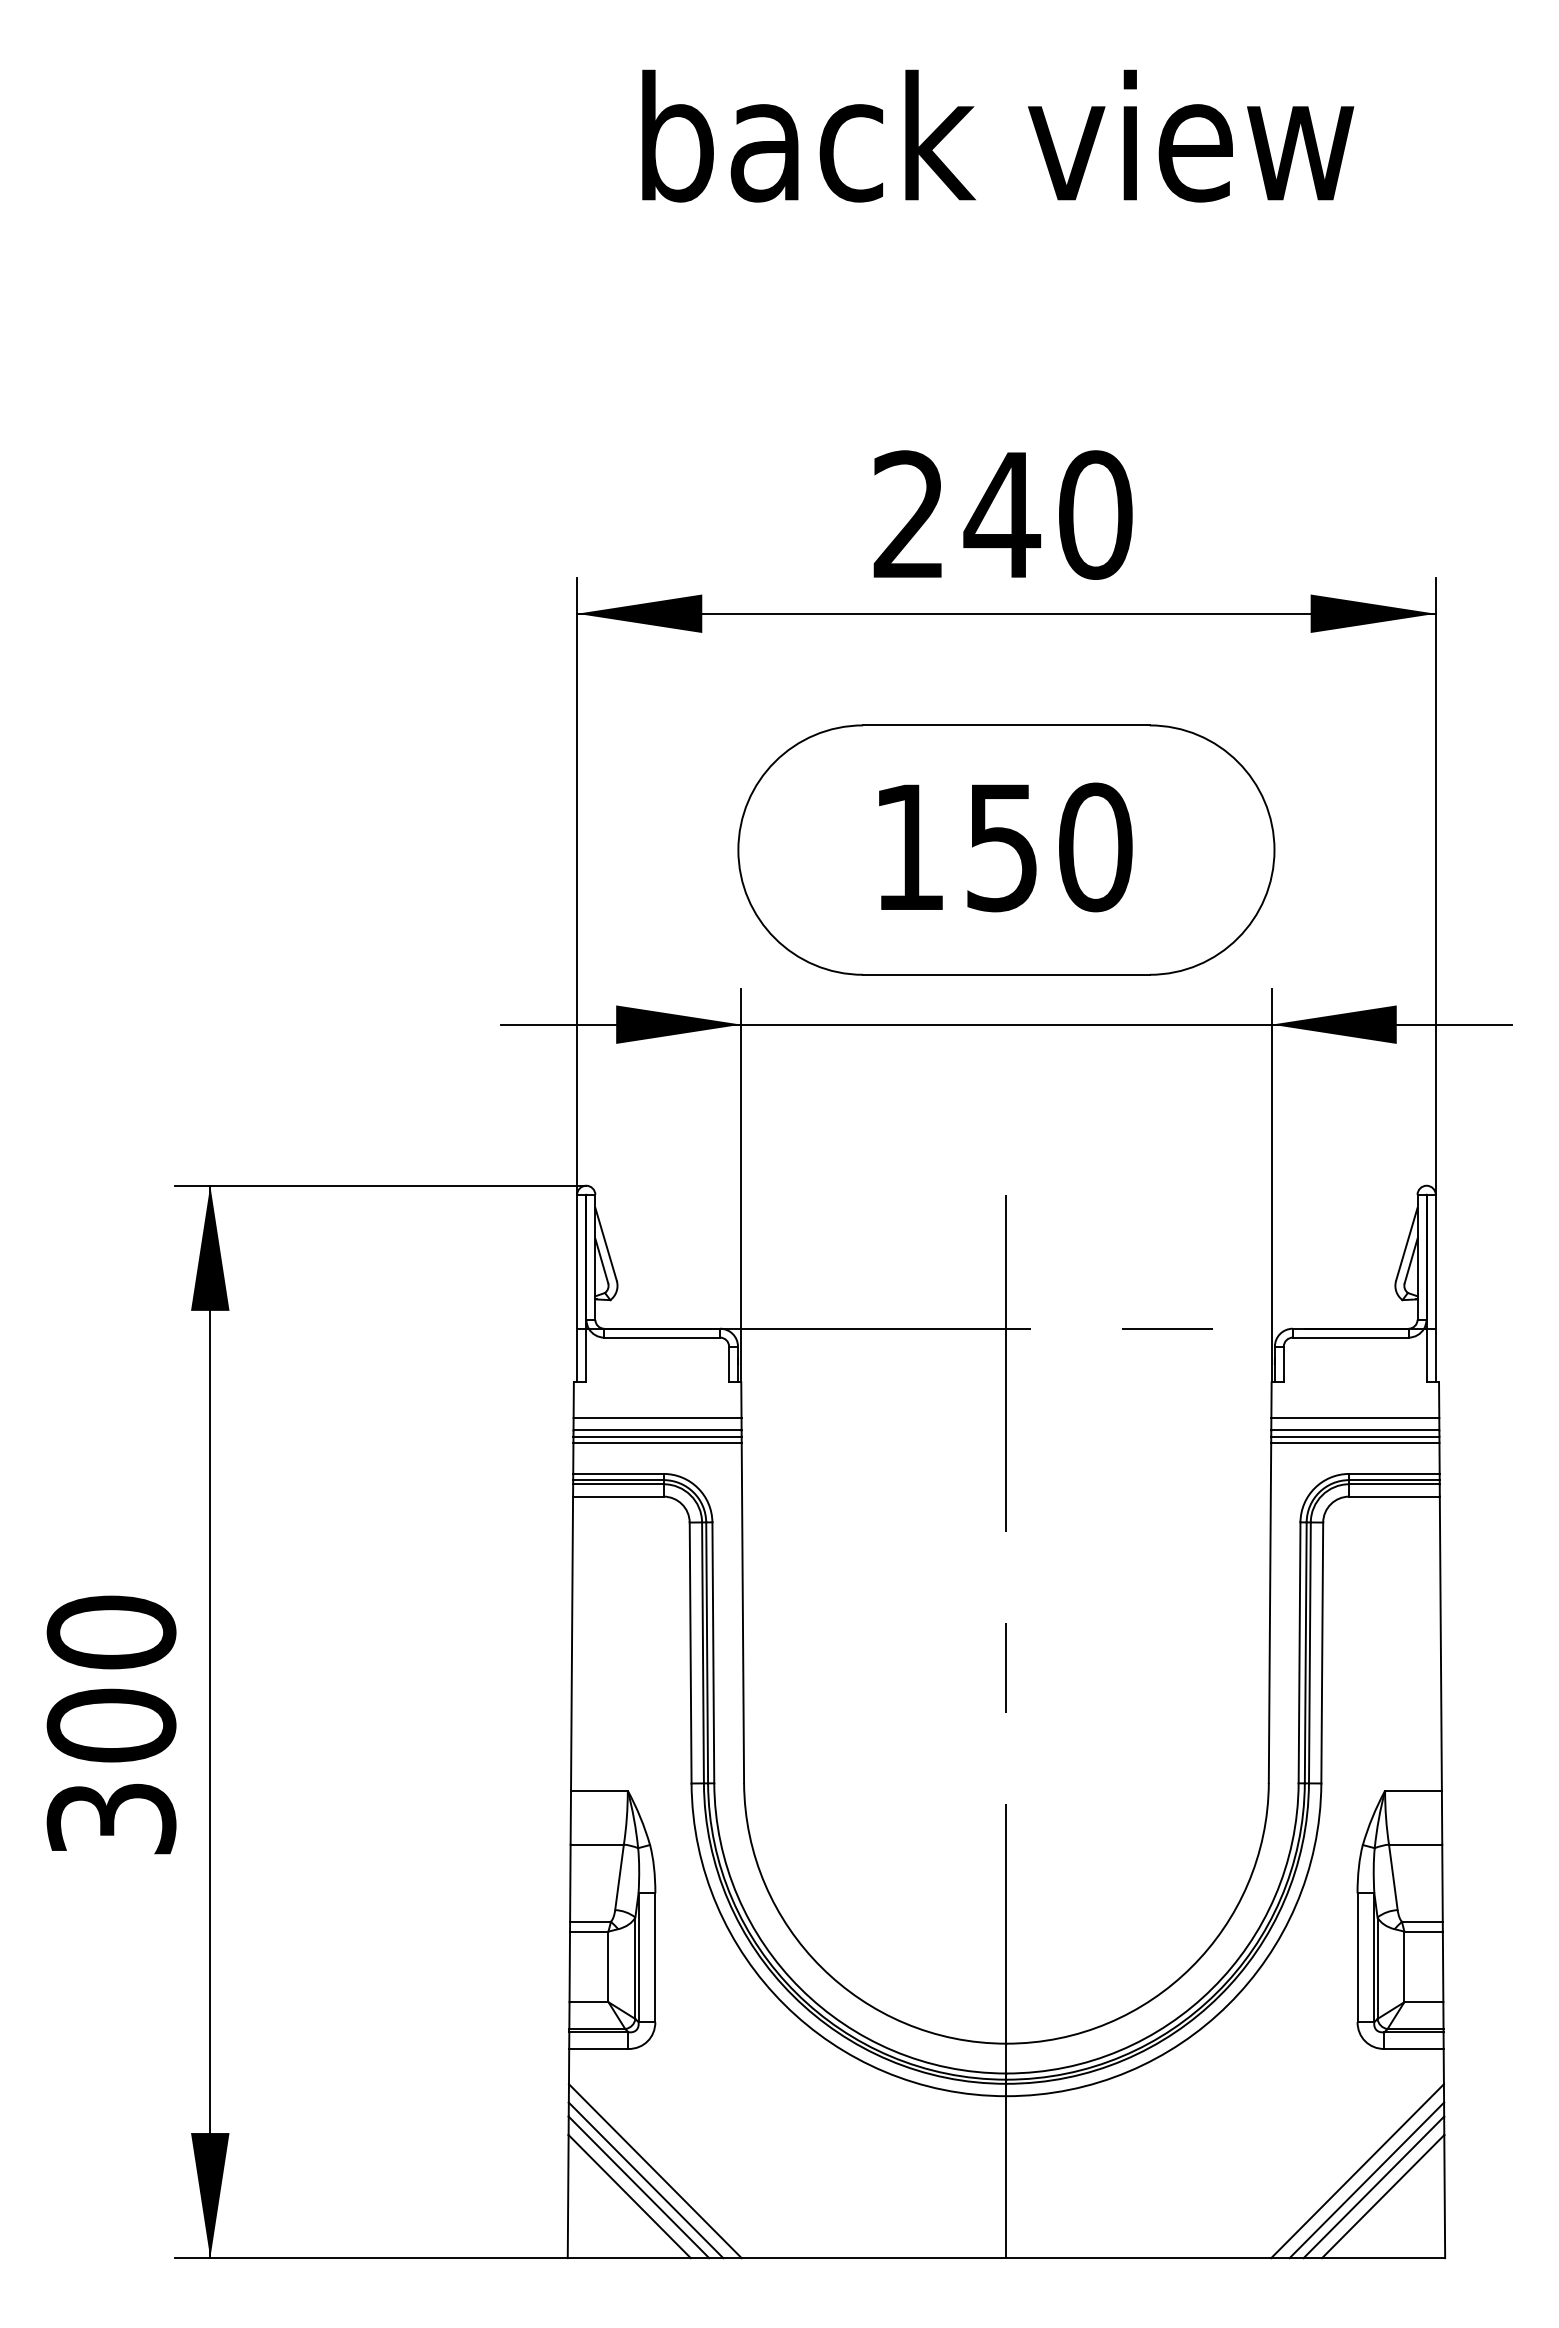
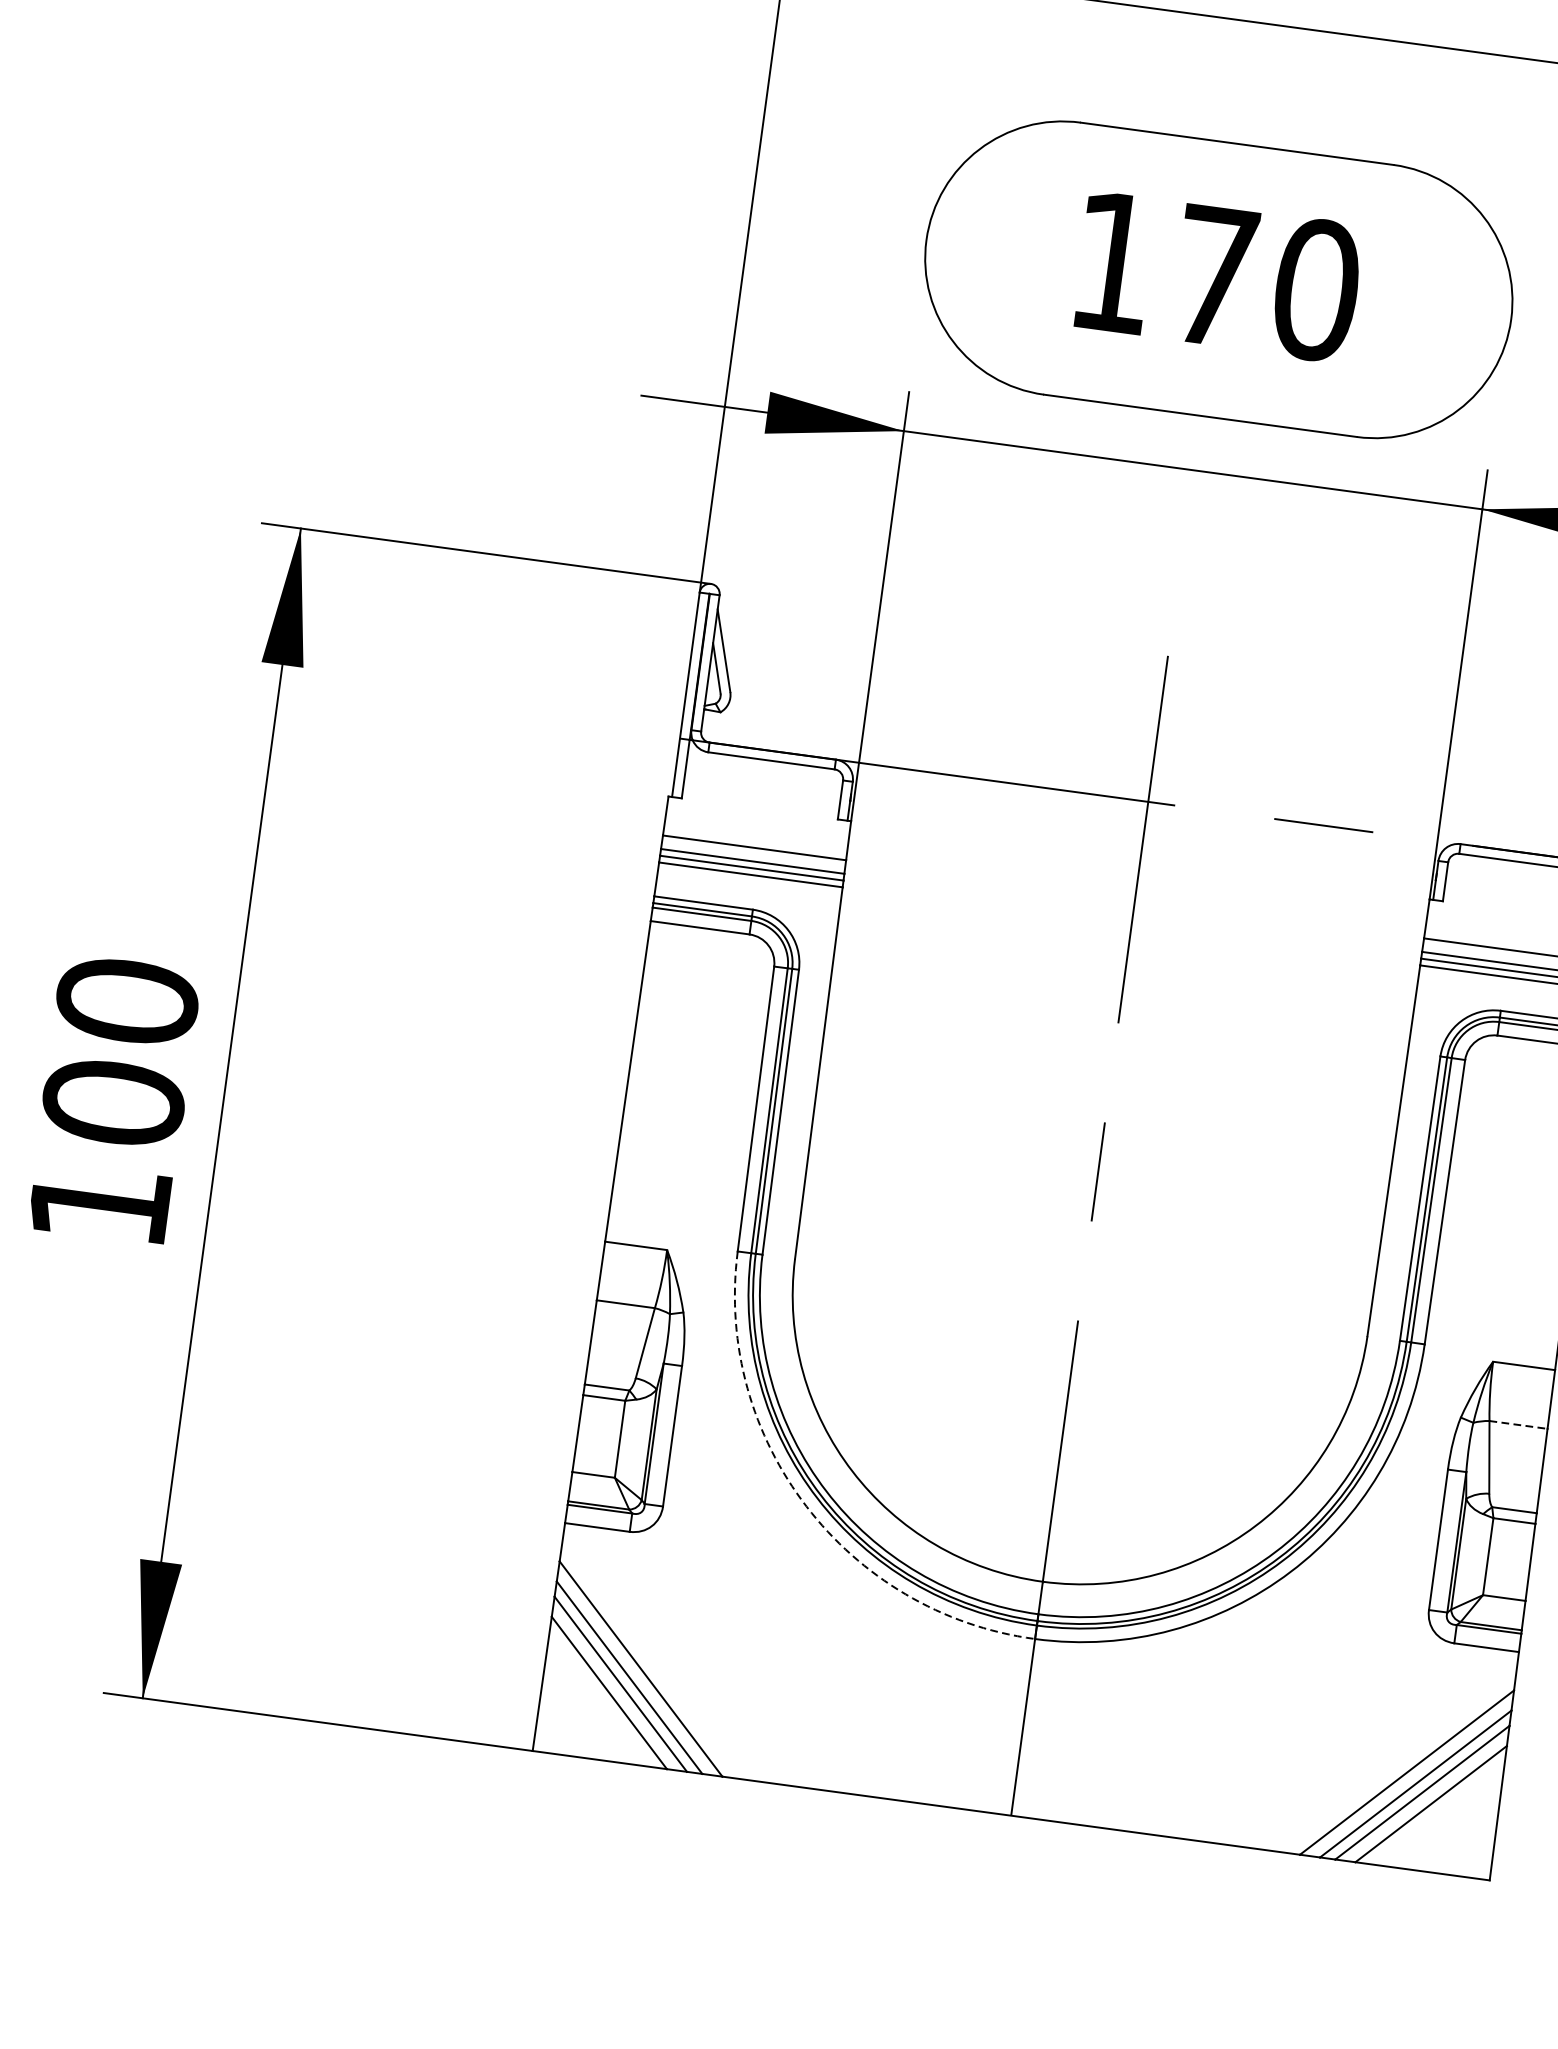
text: (1001, 848) -> (1213, 277), 150 -> 170
text: (111, 1818) -> (99, 1204), 300 -> 100
line: (1415, 1844) -> (1518, 1424), solid -> dashed
arc: (784, 2004) -> (806, 1506), solid -> dashed

